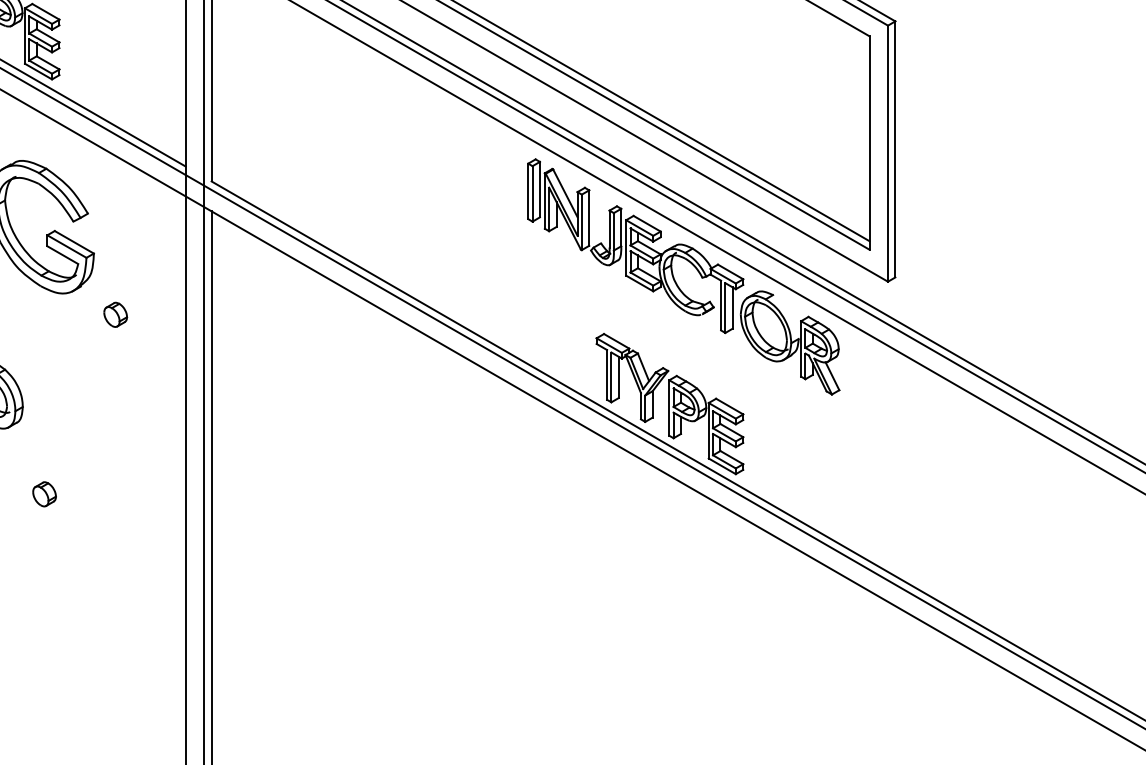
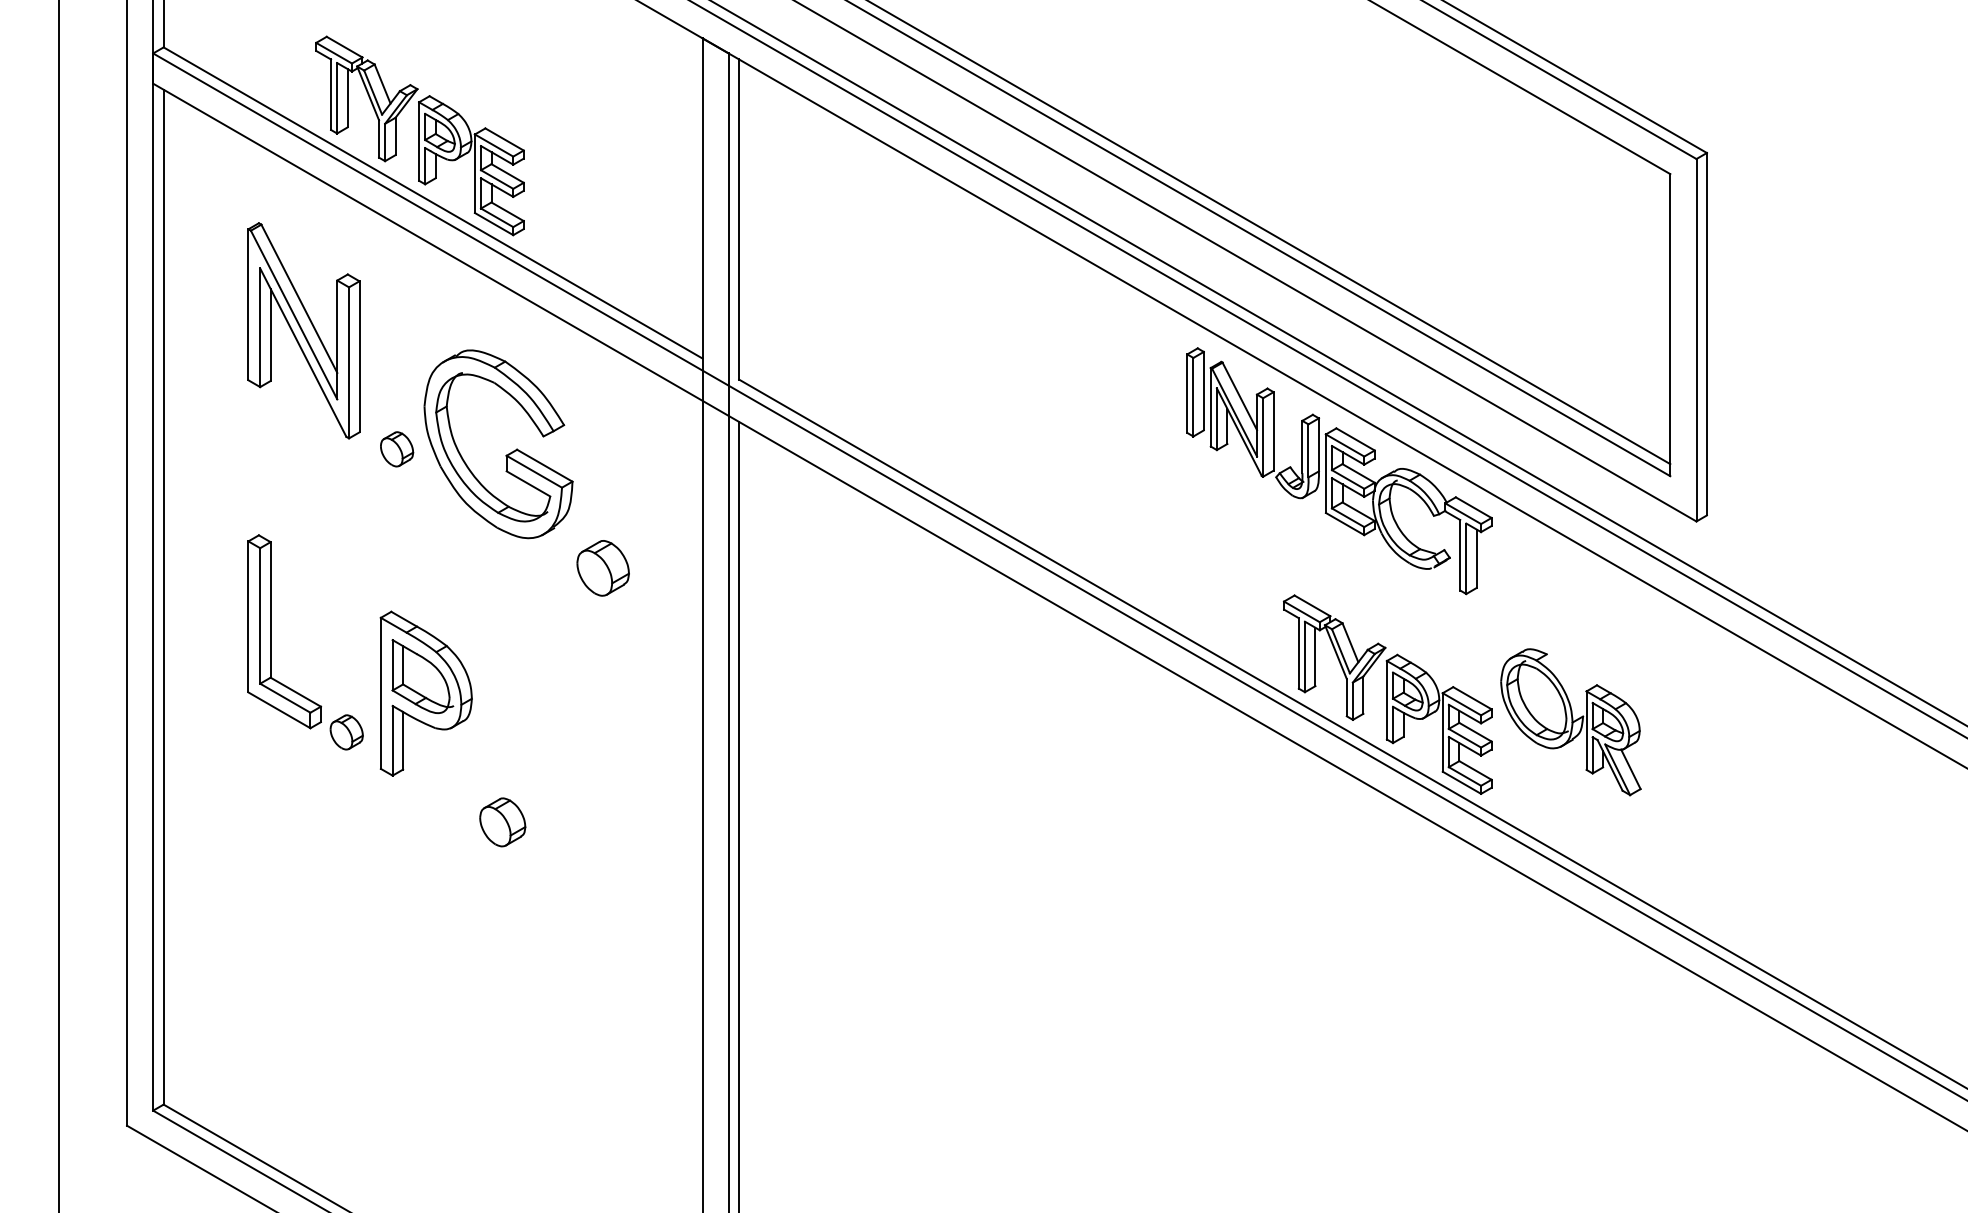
part: (115, 314) -> (603, 568), size x1.6
part: (789, 343) -> (1570, 722), moved
part: (44, 494) -> (502, 822), size x1.4

